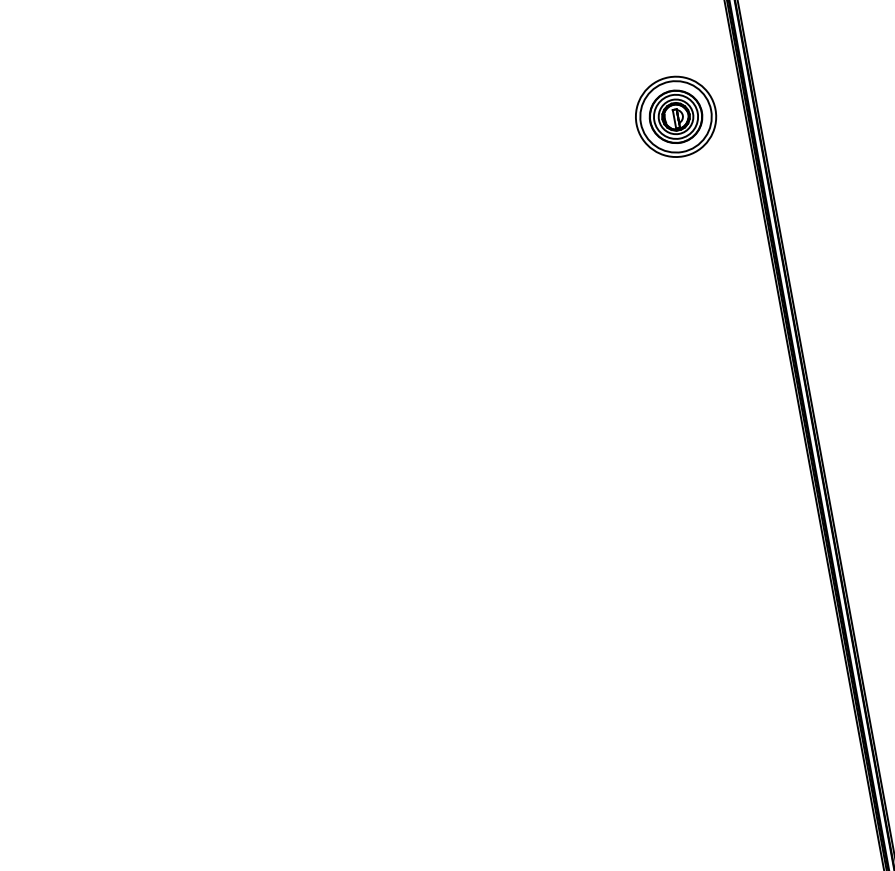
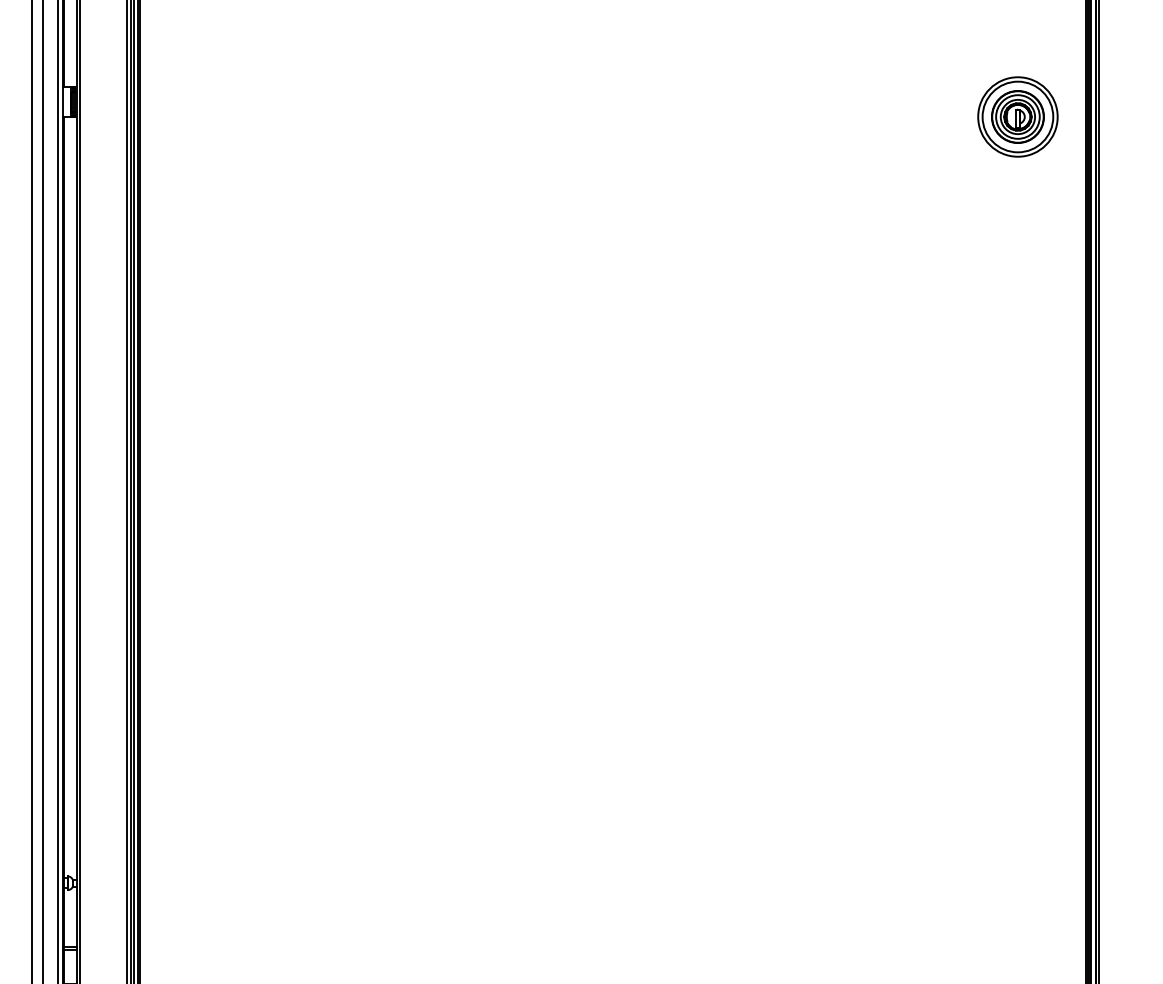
part: (675, 116) -> (1017, 116), moved

